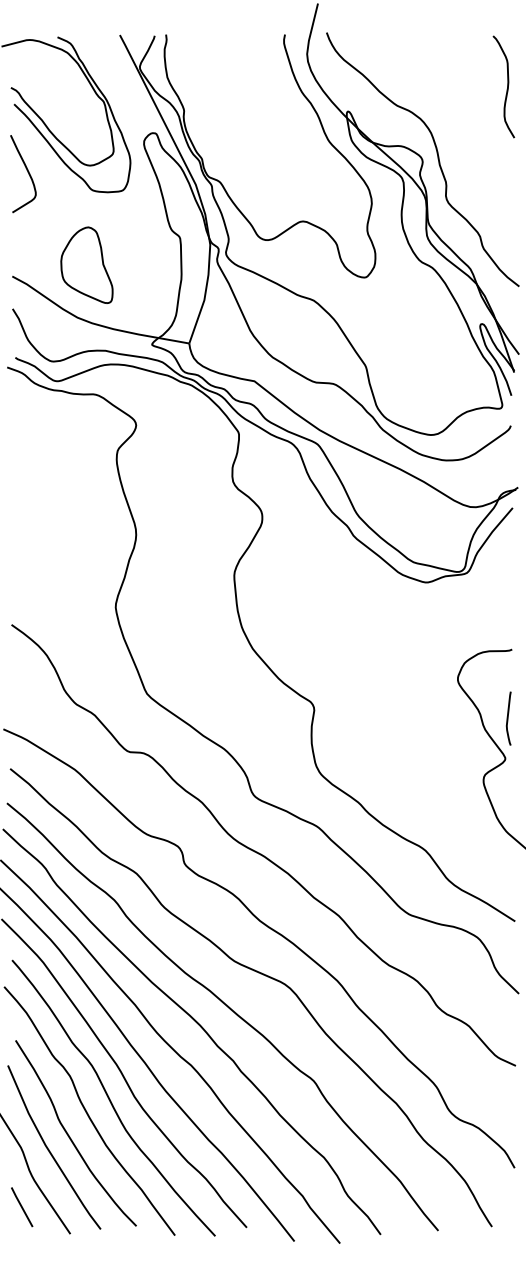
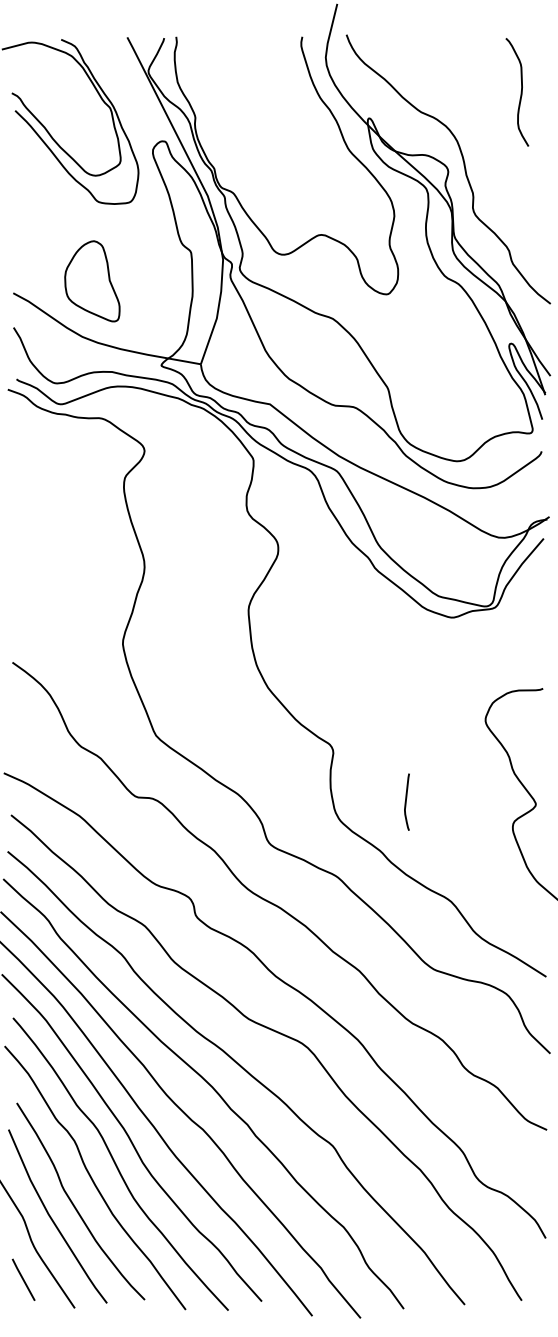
curve: (507, 86) -> (521, 91), moved
curve: (27, 172) -> (29, 183), removed
curve: (508, 718) -> (406, 802), moved

